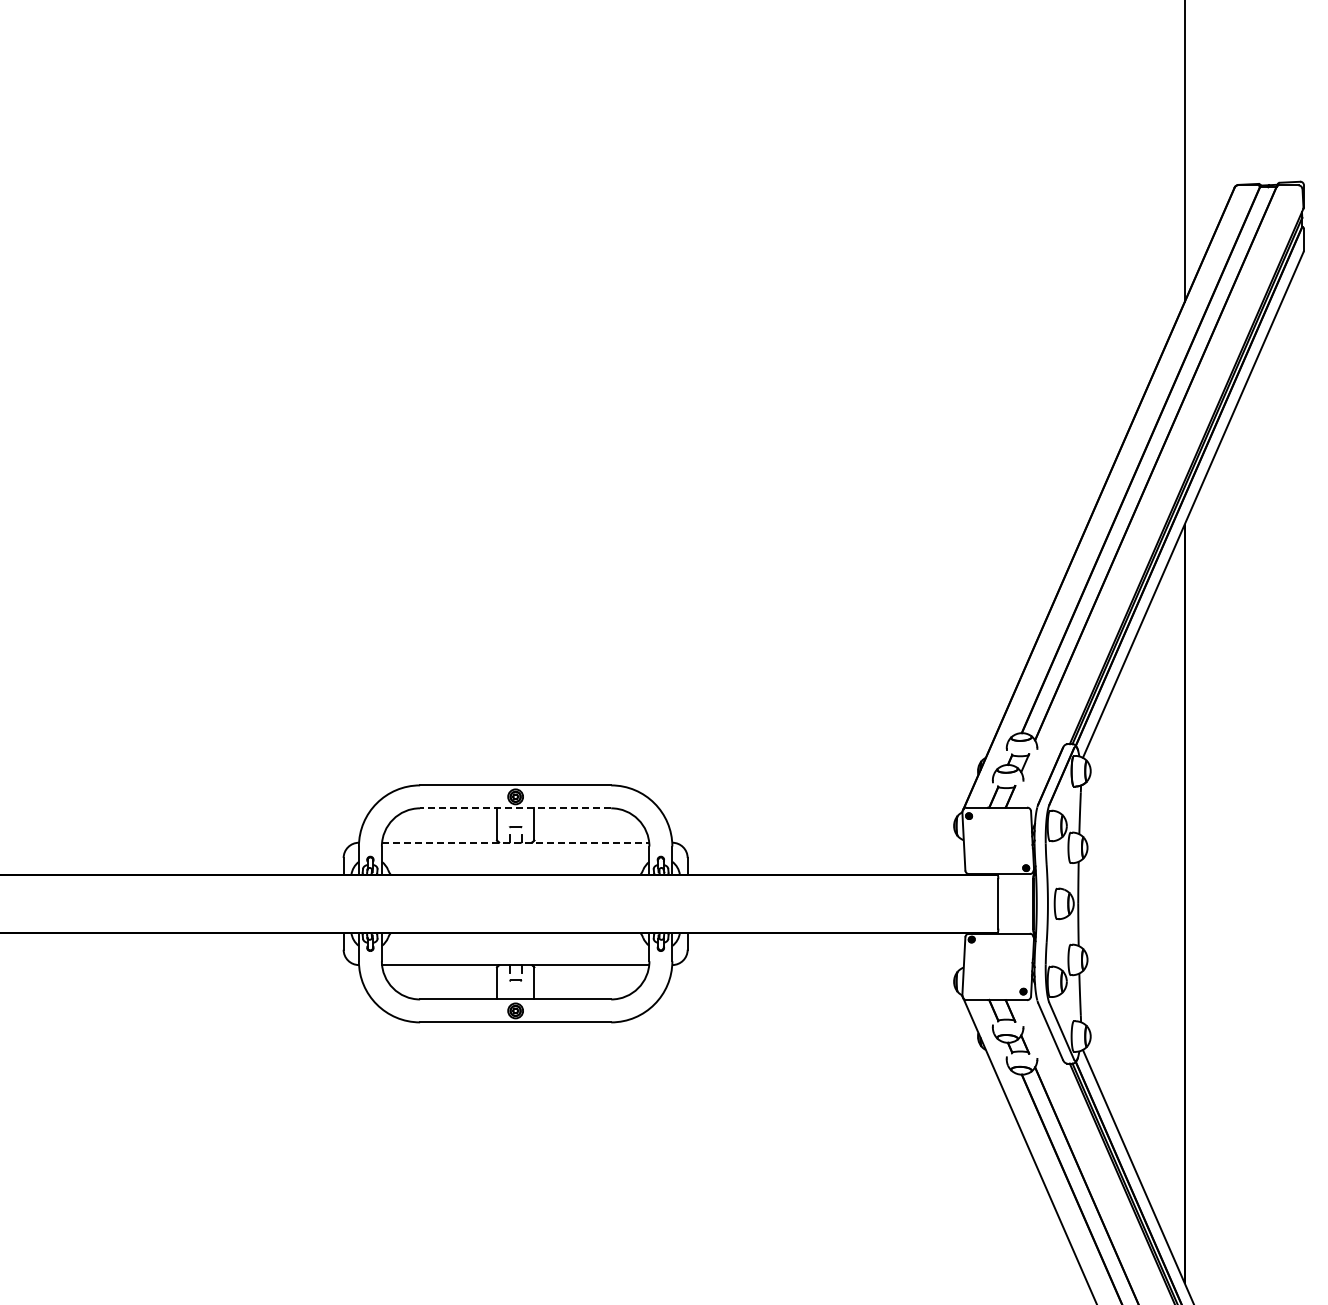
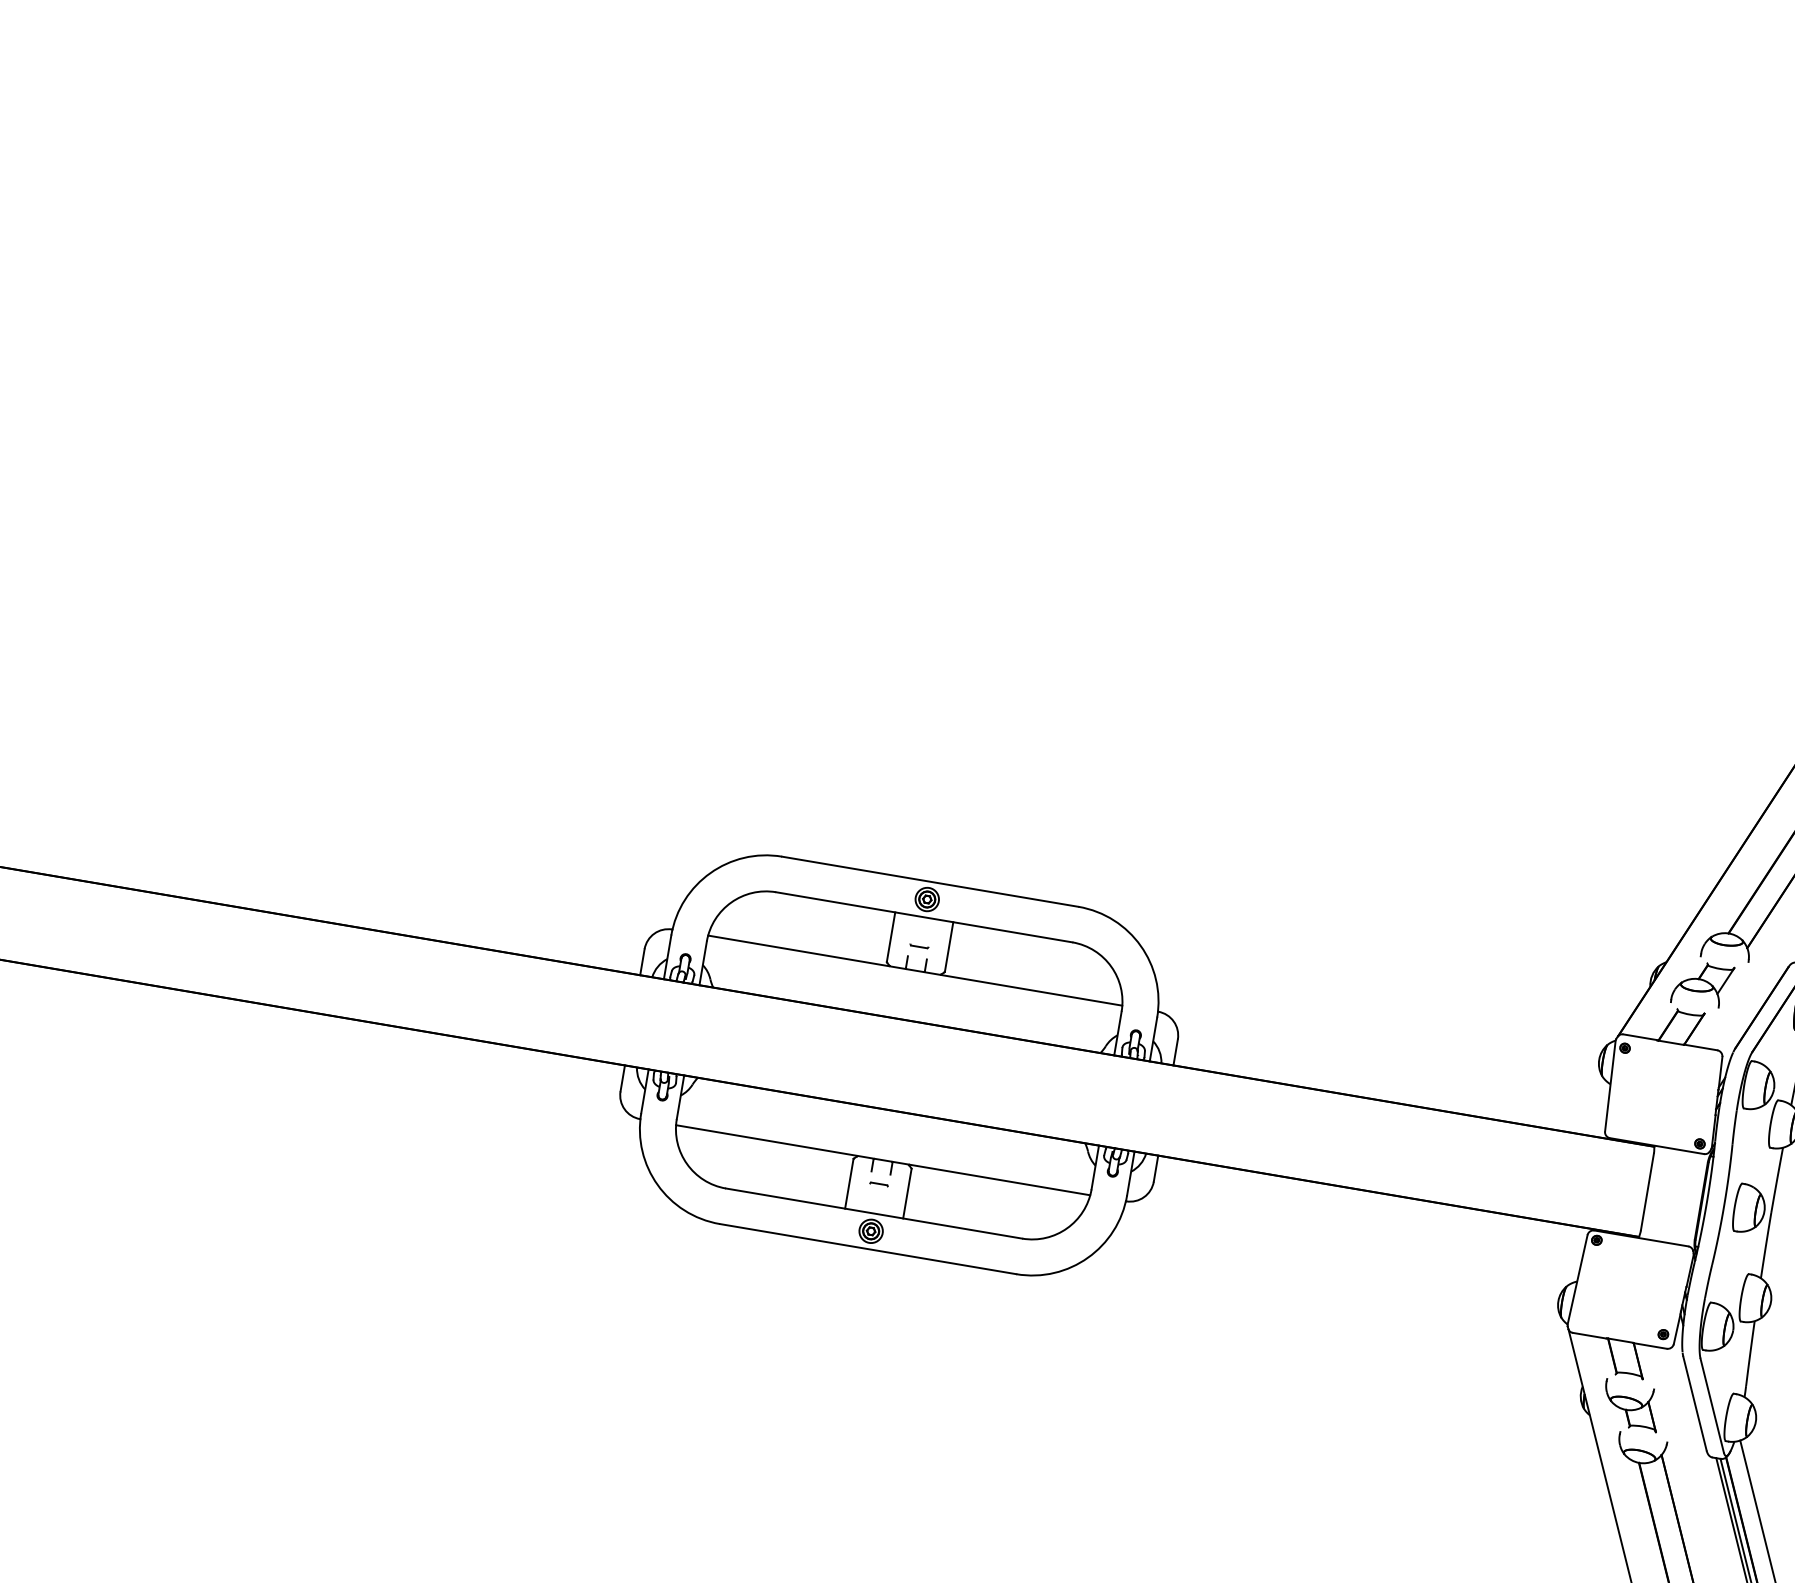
line: (515, 808) -> (923, 917), dashed -> solid
line: (515, 842) -> (915, 970), dashed -> solid

